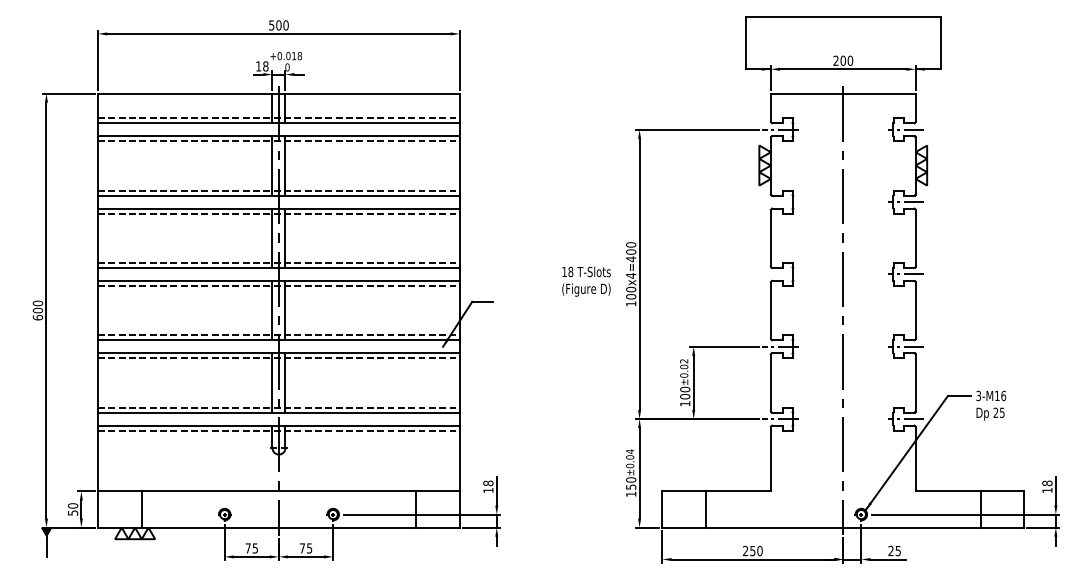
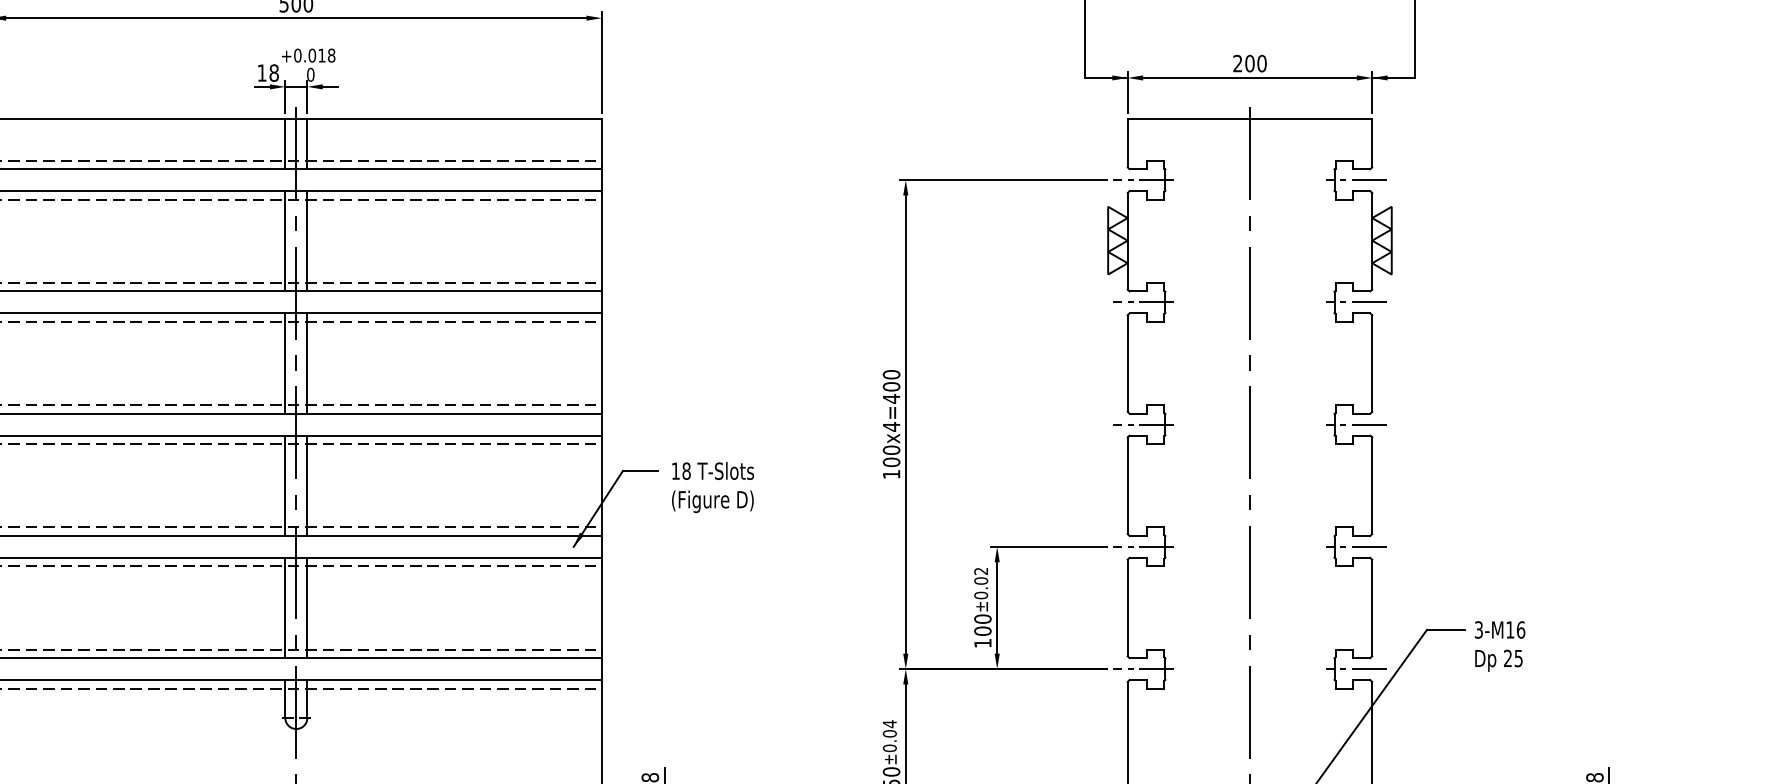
line: (780, 202) -> (1143, 303), added
line: (780, 274) -> (1143, 424), added
text: (586, 281) -> (712, 487), moved

